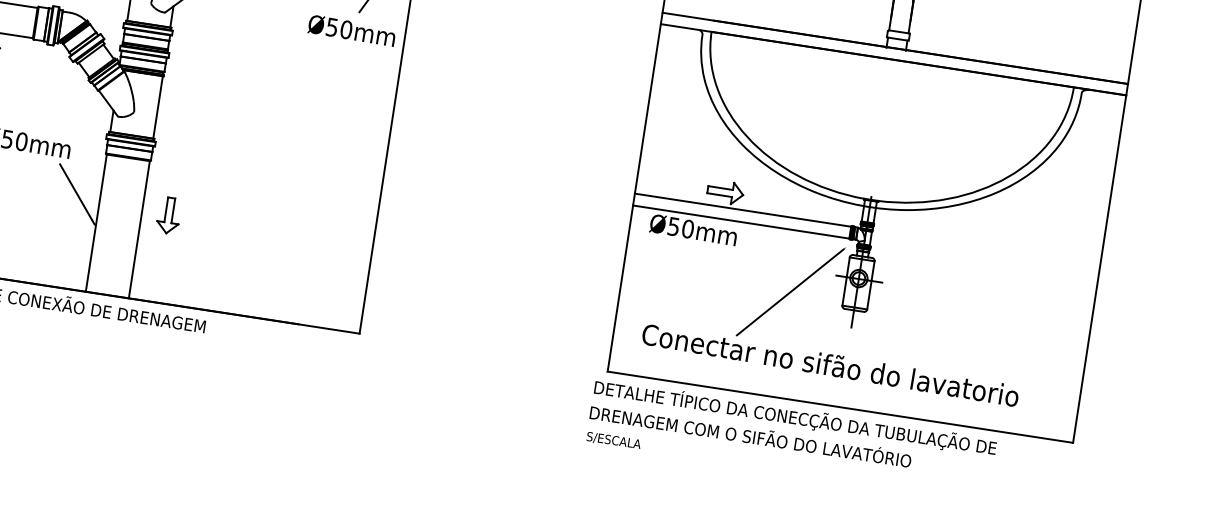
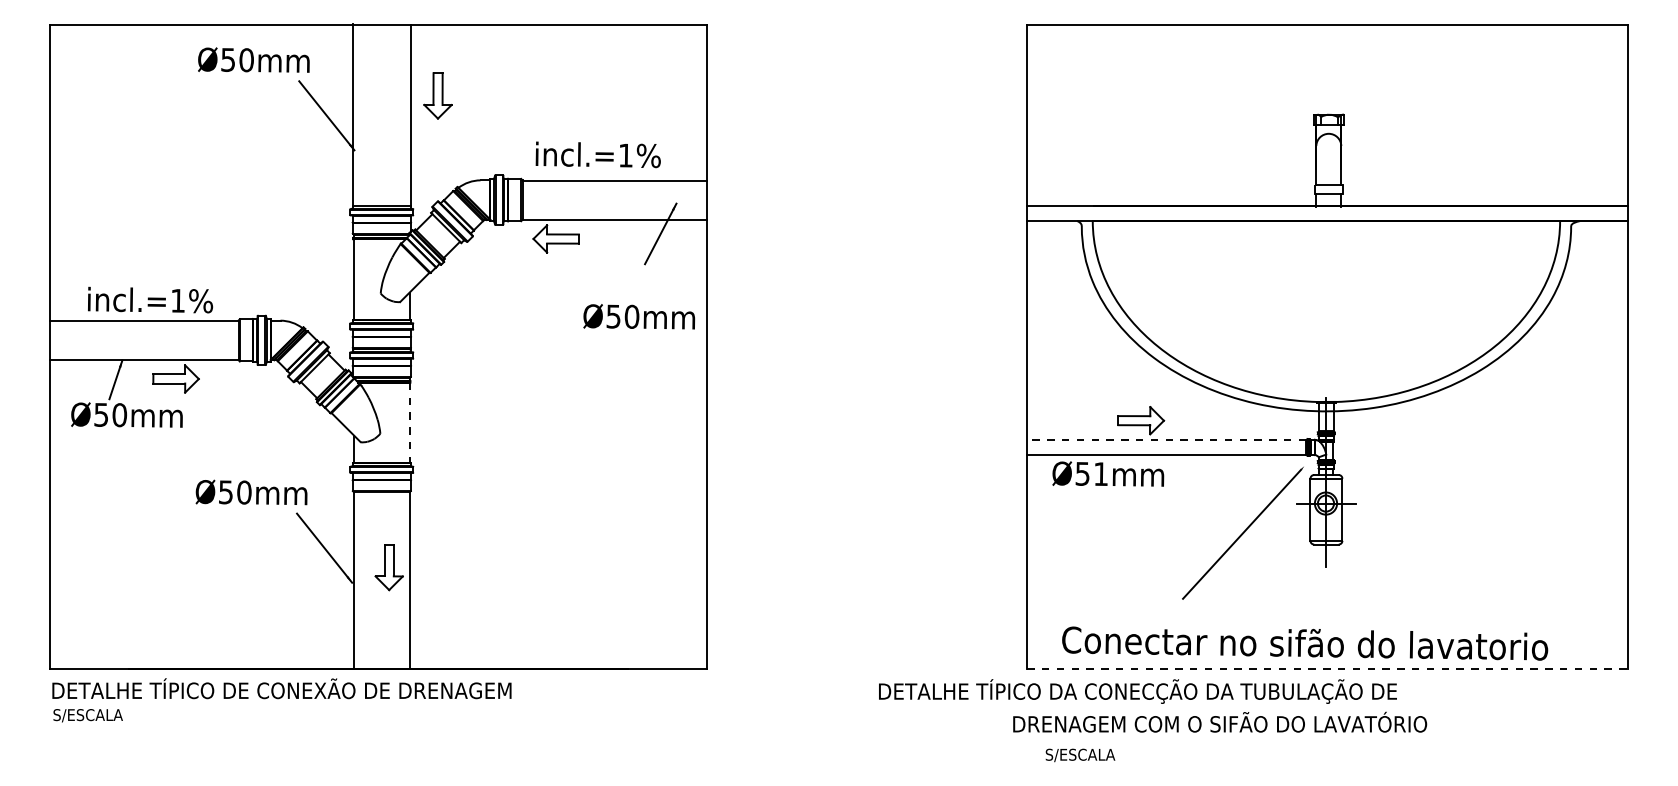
text: (352, 30) -> (639, 316), moved
line: (157, 107) -> (409, 423), solid -> dashed
line: (742, 209) -> (1166, 439), solid -> dashed
part: (168, 215) -> (388, 567), moved
text: (688, 229) -> (1101, 474), Ø50mm -> Ø51mm
text: (830, 365) -> (1305, 643), moved
line: (840, 407) -> (1327, 669), solid -> dashed
text: (795, 417) -> (1137, 691), moved
text: (613, 440) -> (1080, 755), moved

